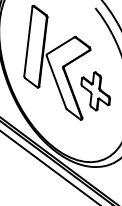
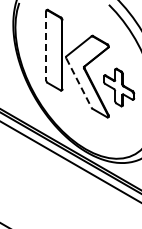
line: (28, 41) -> (46, 45), solid -> dashed
line: (55, 82) -> (78, 83), solid -> dashed

